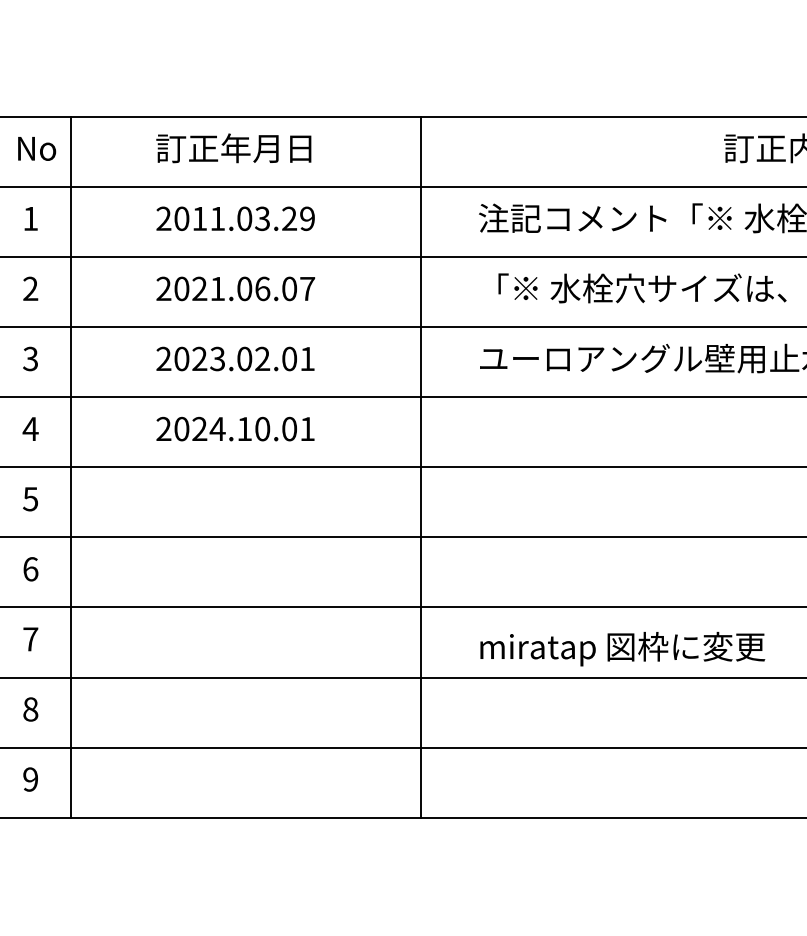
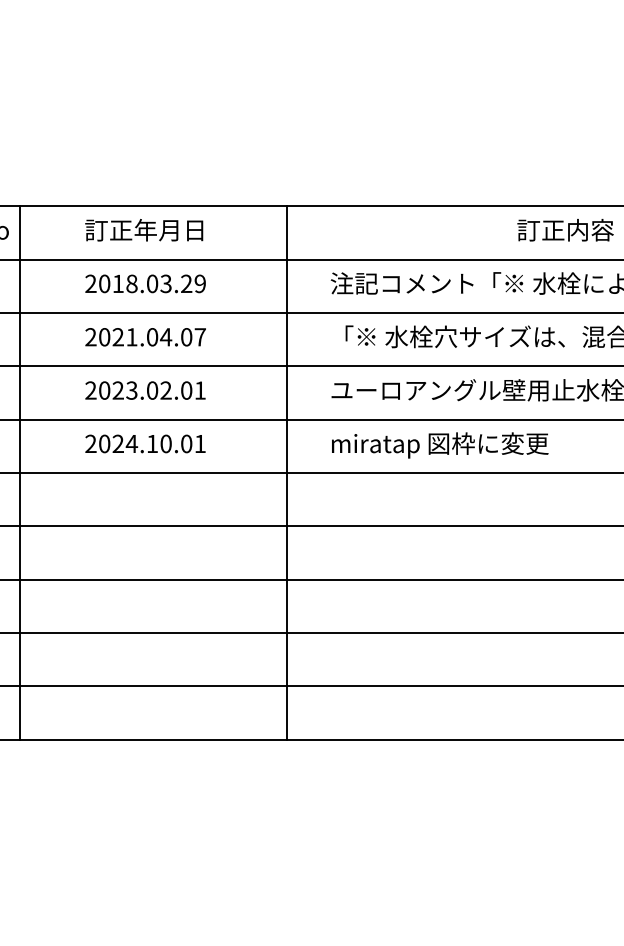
text: (217, 218) -> (131, 283), 2011.03.29 -> 2018.03.29
text: (261, 289) -> (165, 337), 2021.06.07 -> 2021.04.07
text: (623, 649) -> (440, 445), moved

